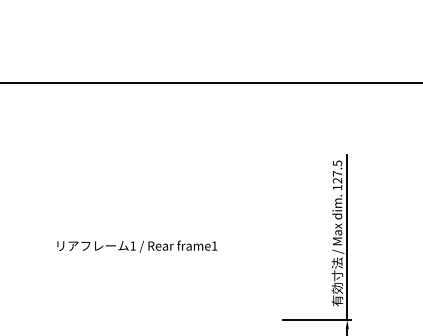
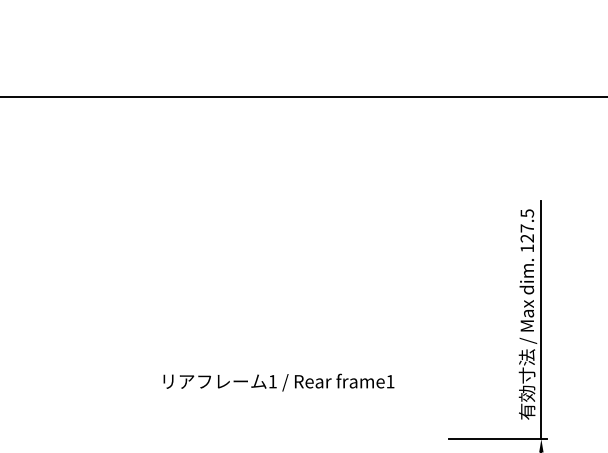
text: (137, 246) -> (279, 382), moved

